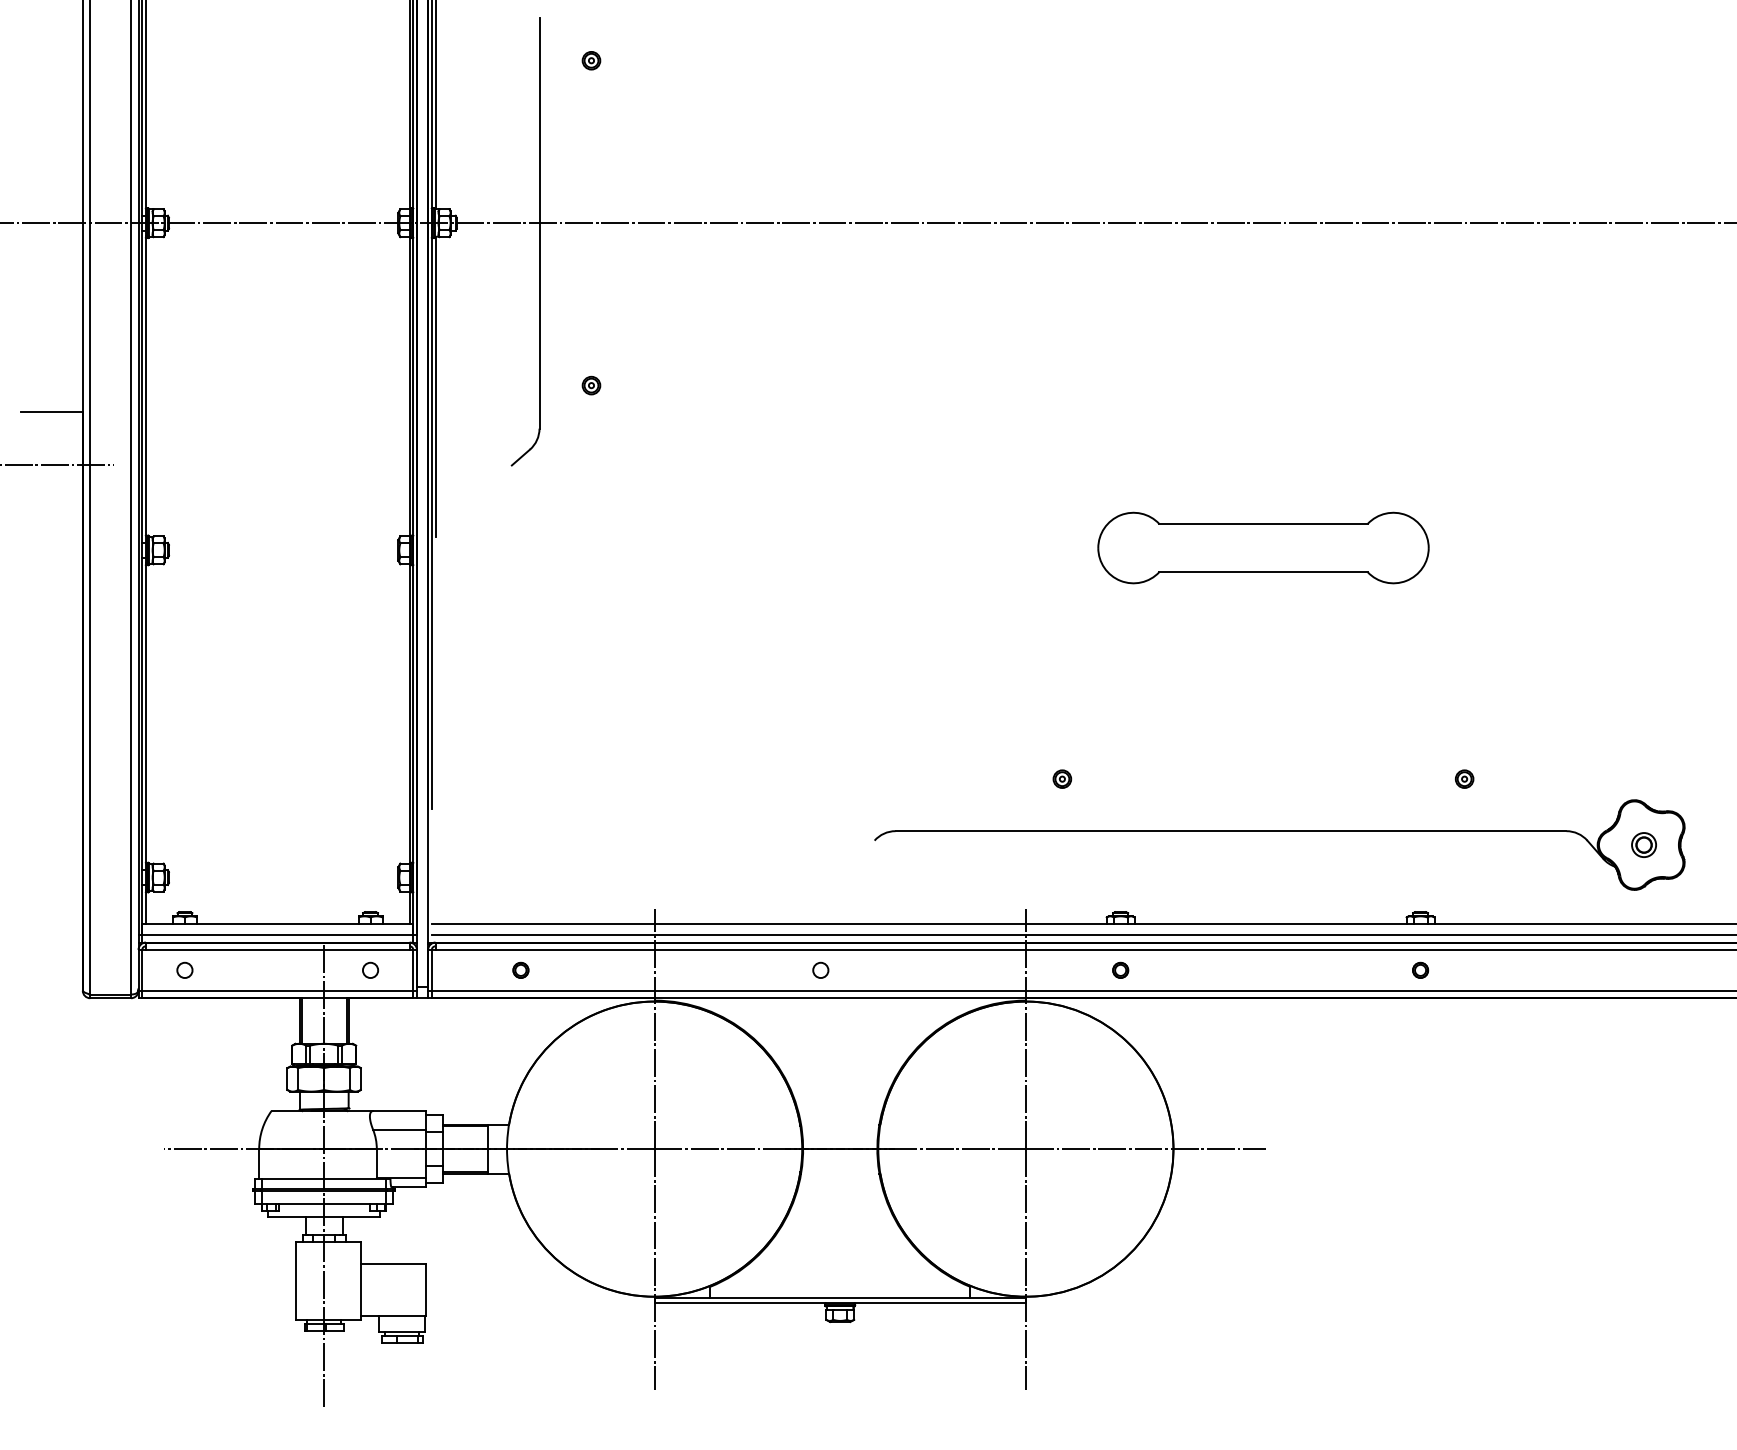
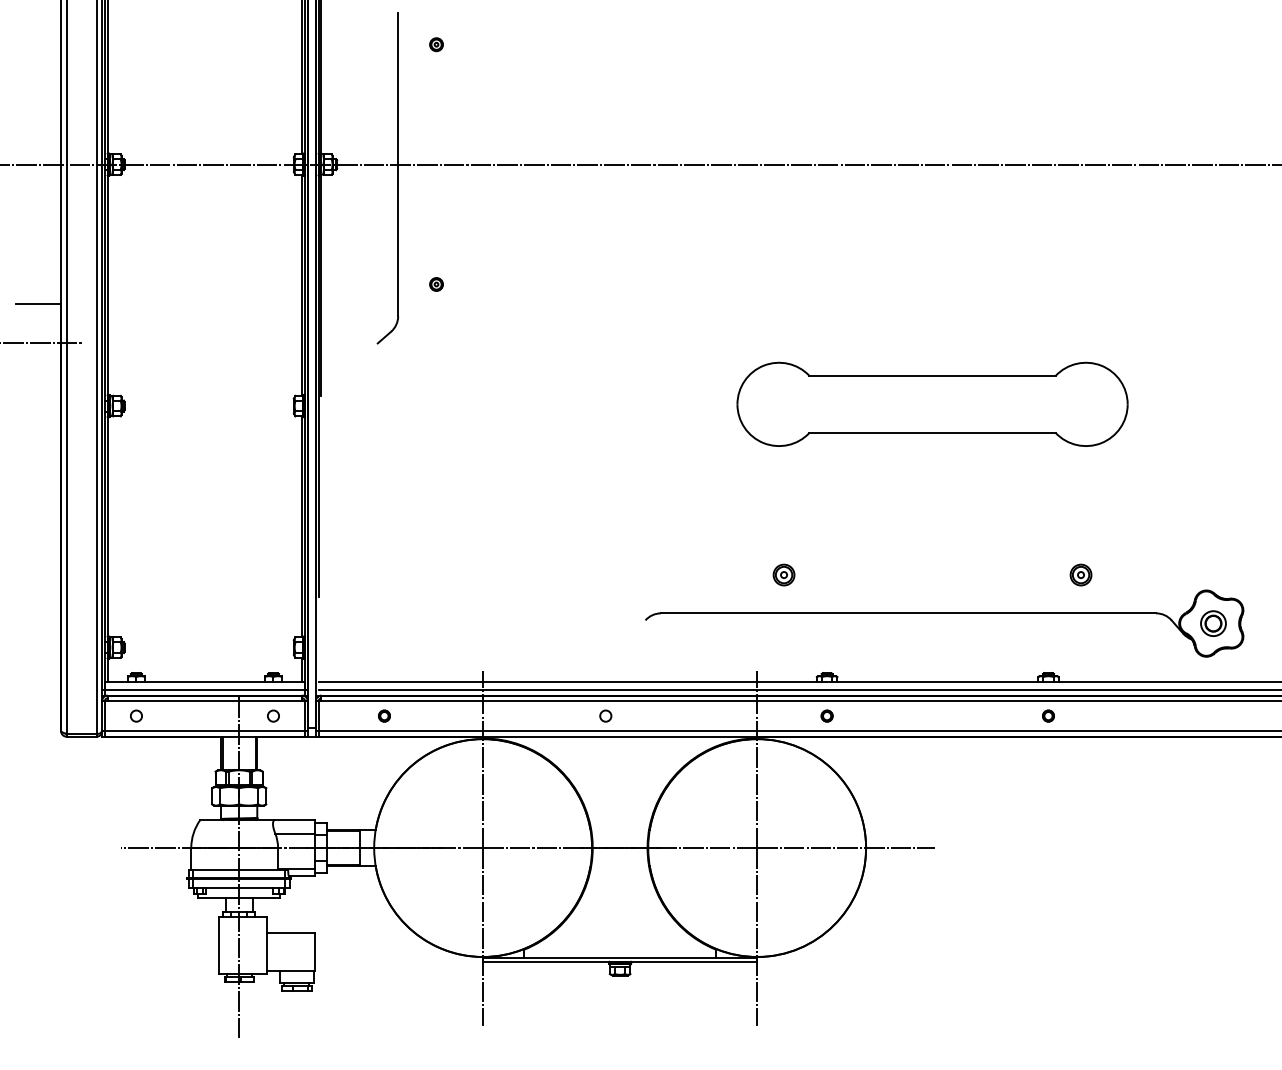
part: (1263, 547) -> (932, 403), size x1.6
part: (1062, 778) -> (784, 574), size x1.6
part: (1464, 778) -> (1080, 574), size x1.6
part: (1643, 844) -> (1213, 623), size x1.4

